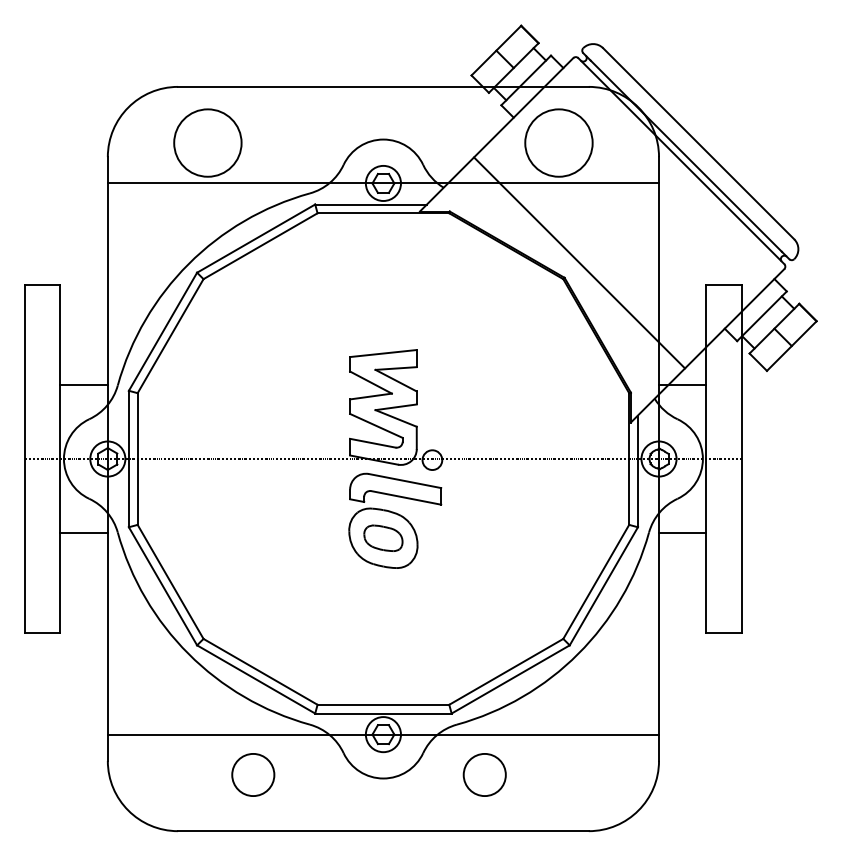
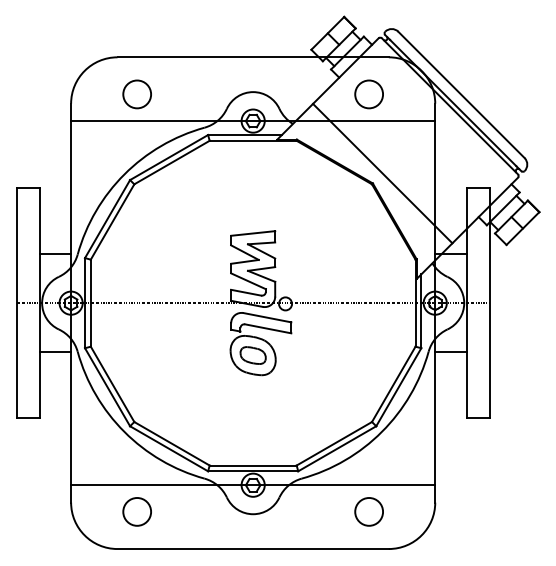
circle: (208, 143) -> (137, 94), size x0.62
circle: (559, 143) -> (369, 94), size x0.62
circle: (252, 774) -> (136, 511), moved
circle: (483, 774) -> (368, 511), moved

